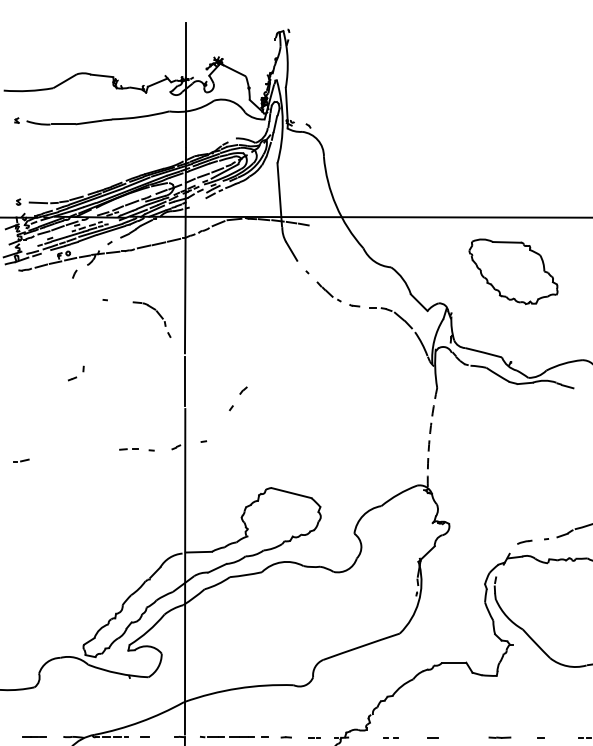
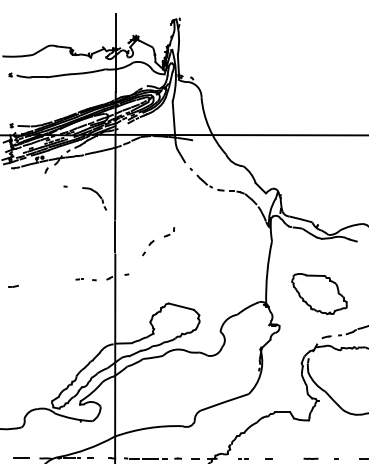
part: (513, 272) -> (319, 294), moved
part: (76, 373) -> (169, 232), moved
arc: (429, 438) -> (267, 272), dashed -> solid
part: (127, 449) -> (79, 279), size x0.62

